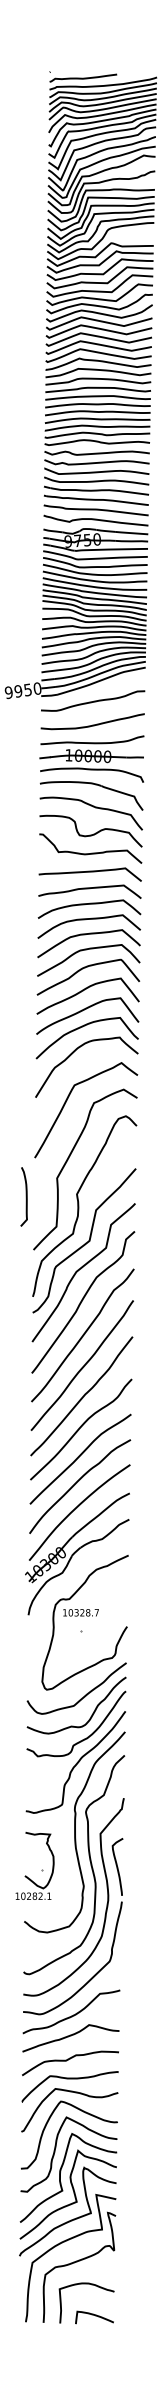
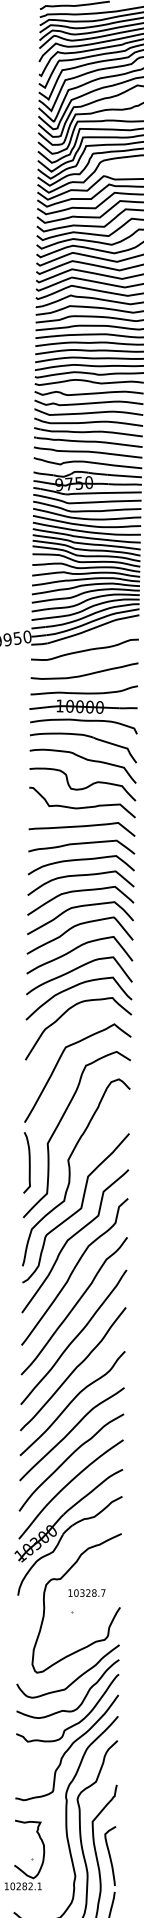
curve: (25, 1196) -> (28, 1162), moved
text: (80, 1612) -> (86, 1592), moved

